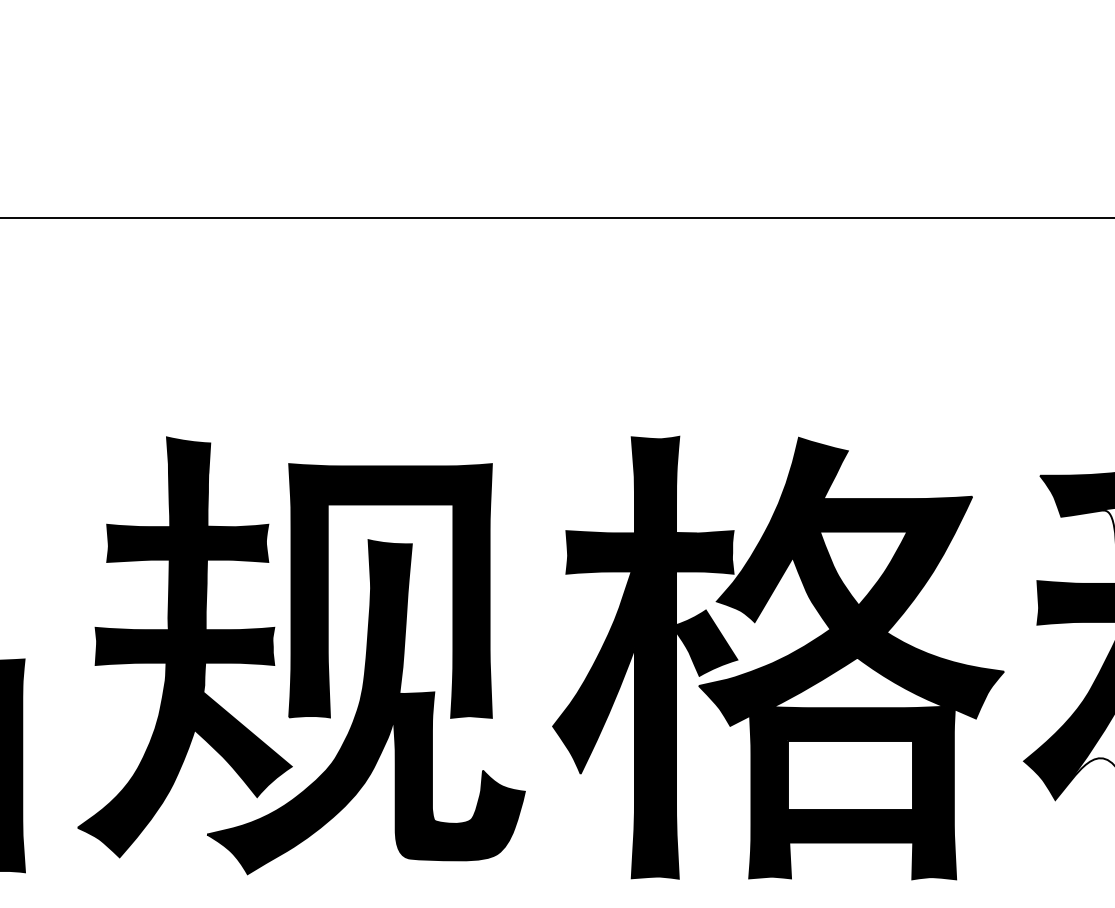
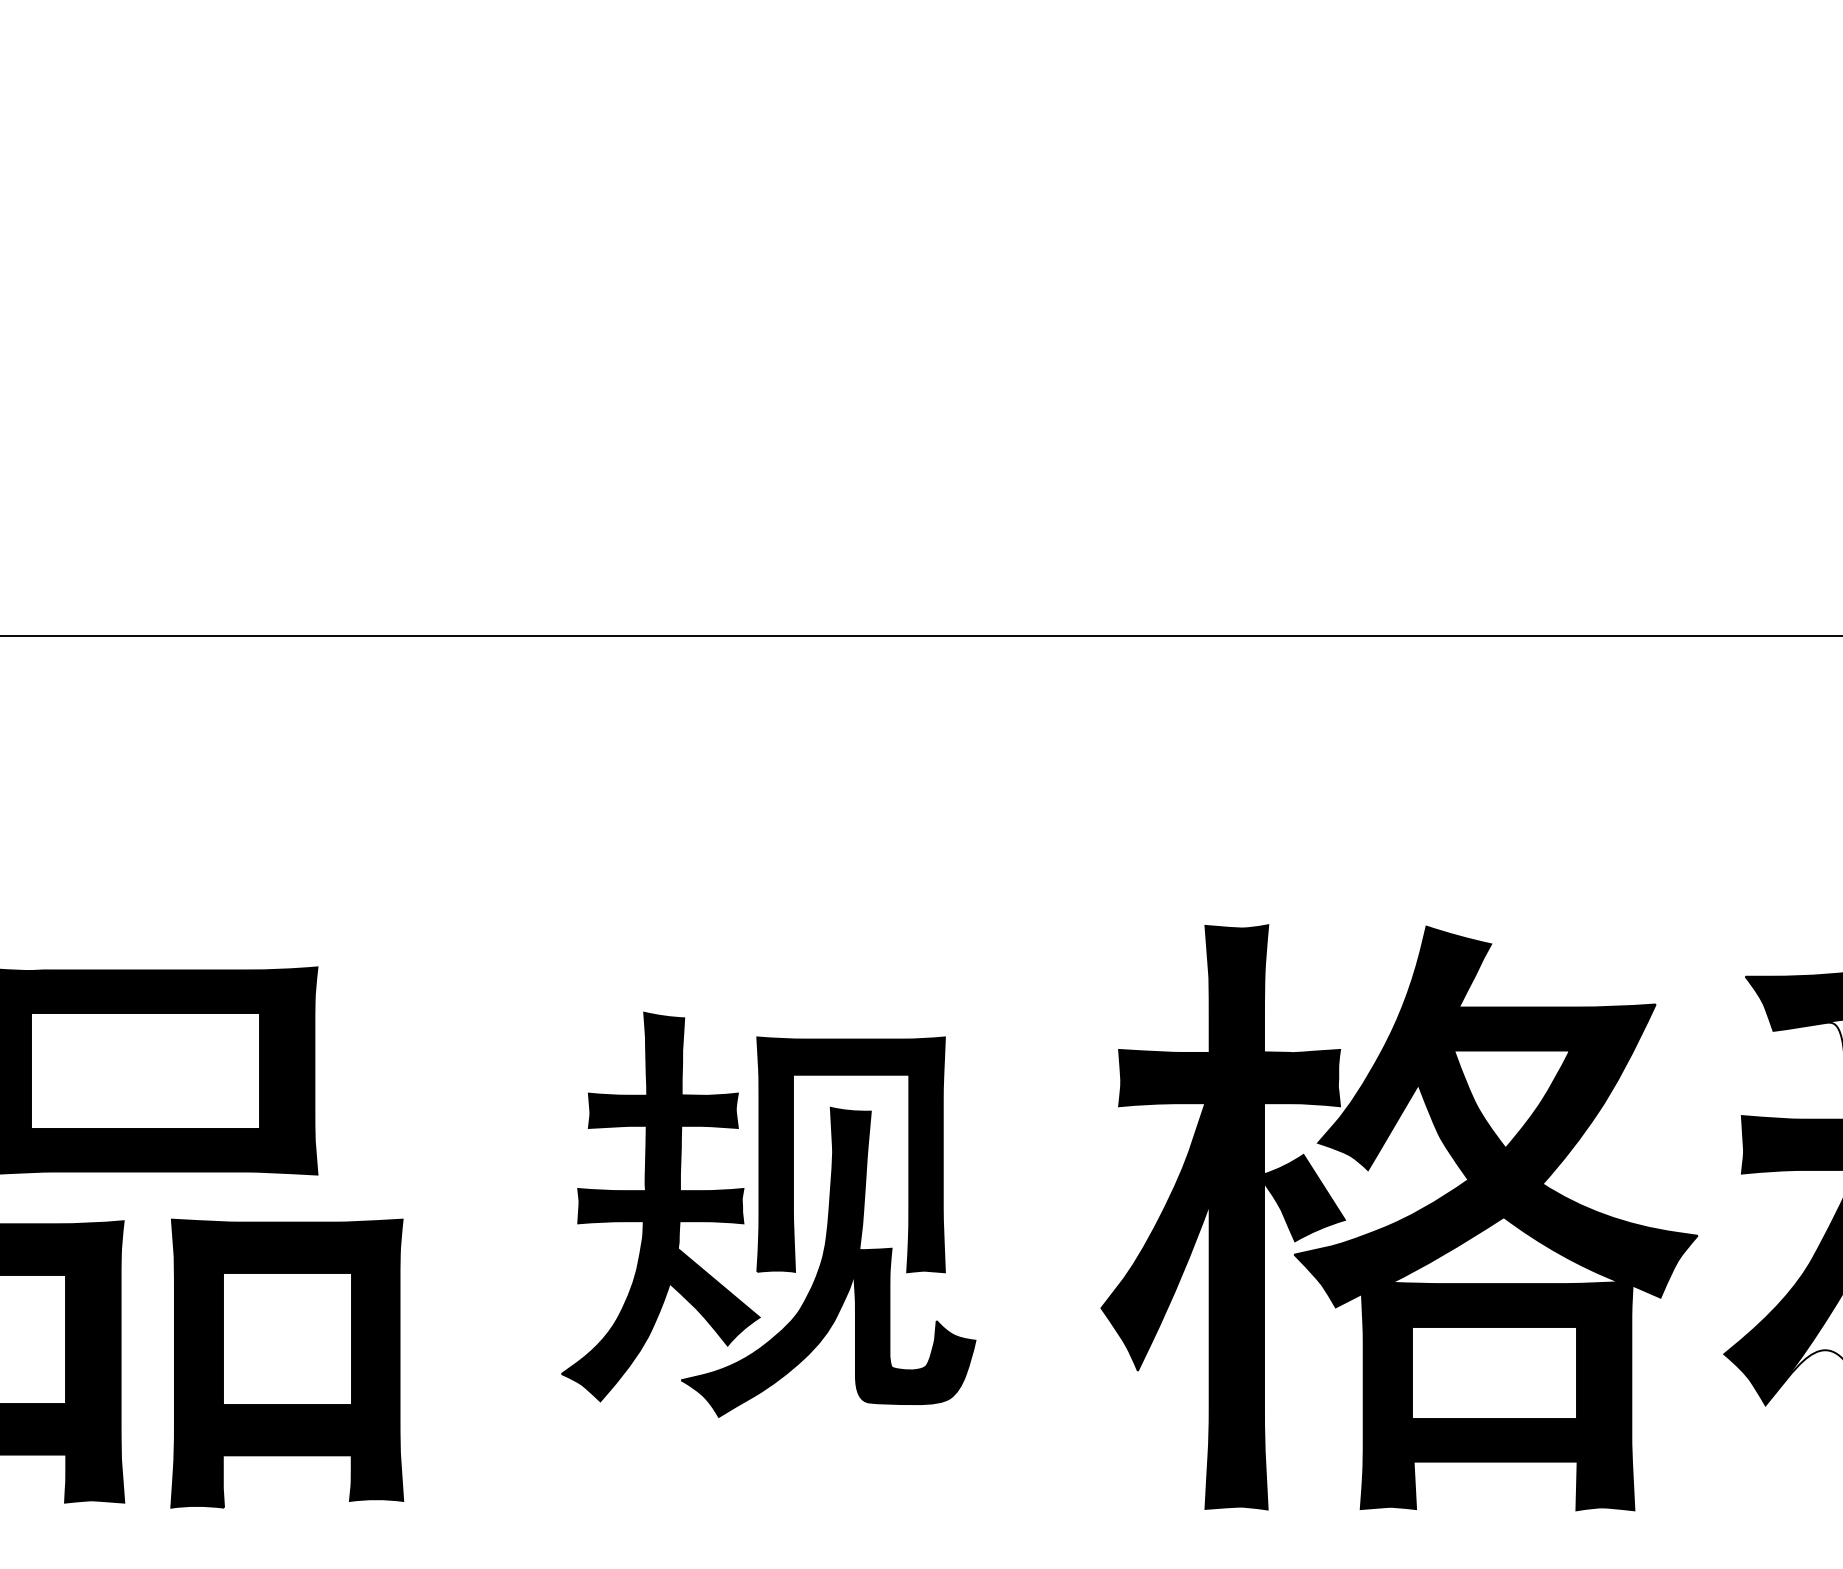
part: (301, 655) -> (768, 1214), size x0.7

